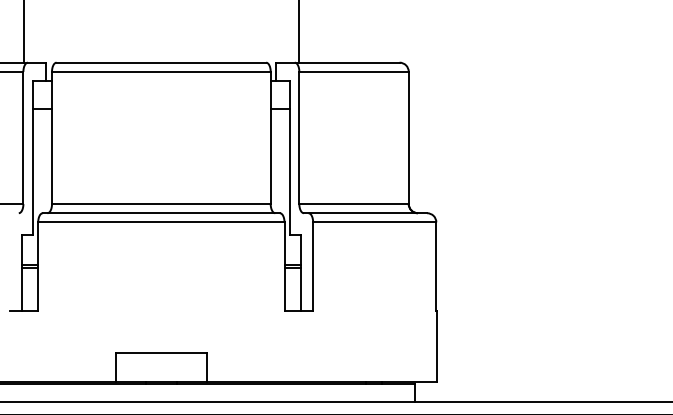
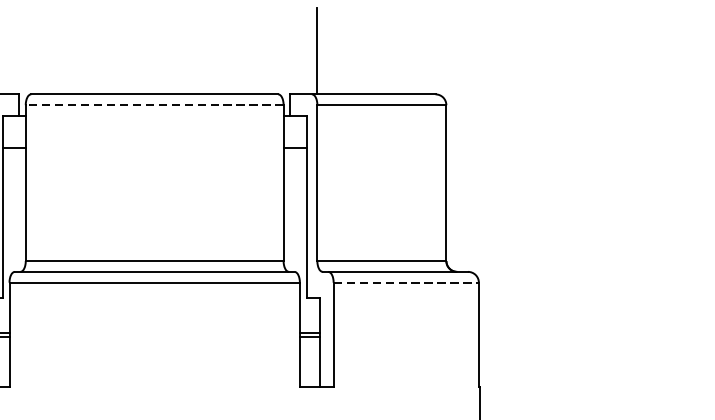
line: (160, 71) -> (153, 104), solid -> dashed
line: (374, 222) -> (405, 282), solid -> dashed

